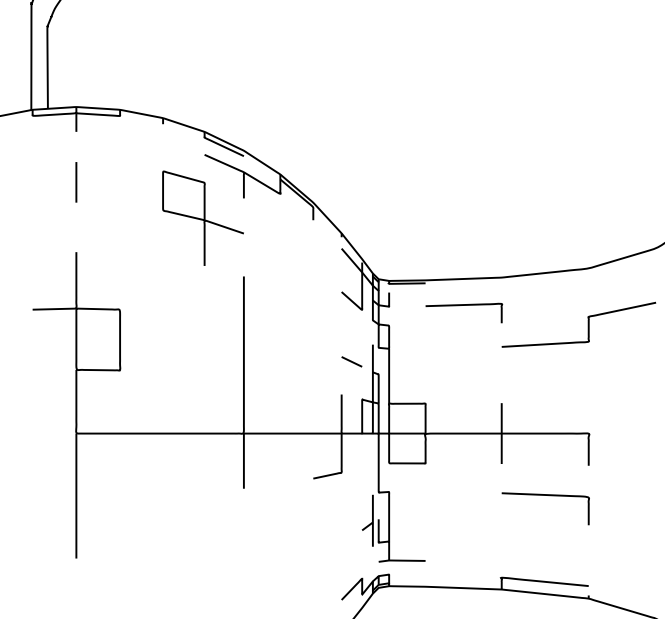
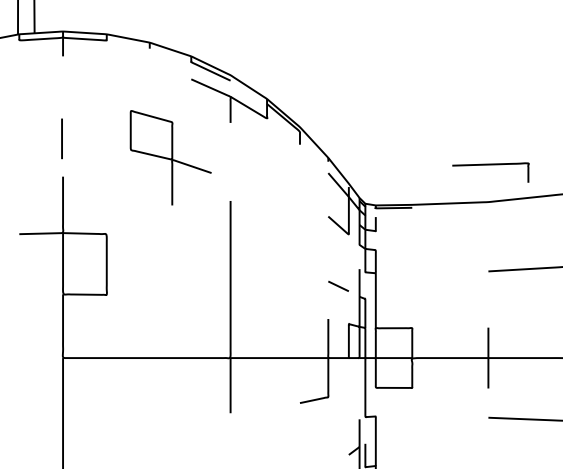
line: (76, 182) -> (62, 139), moved
part: (202, 217) -> (170, 157), moved
curve: (464, 305) -> (491, 165), moved

